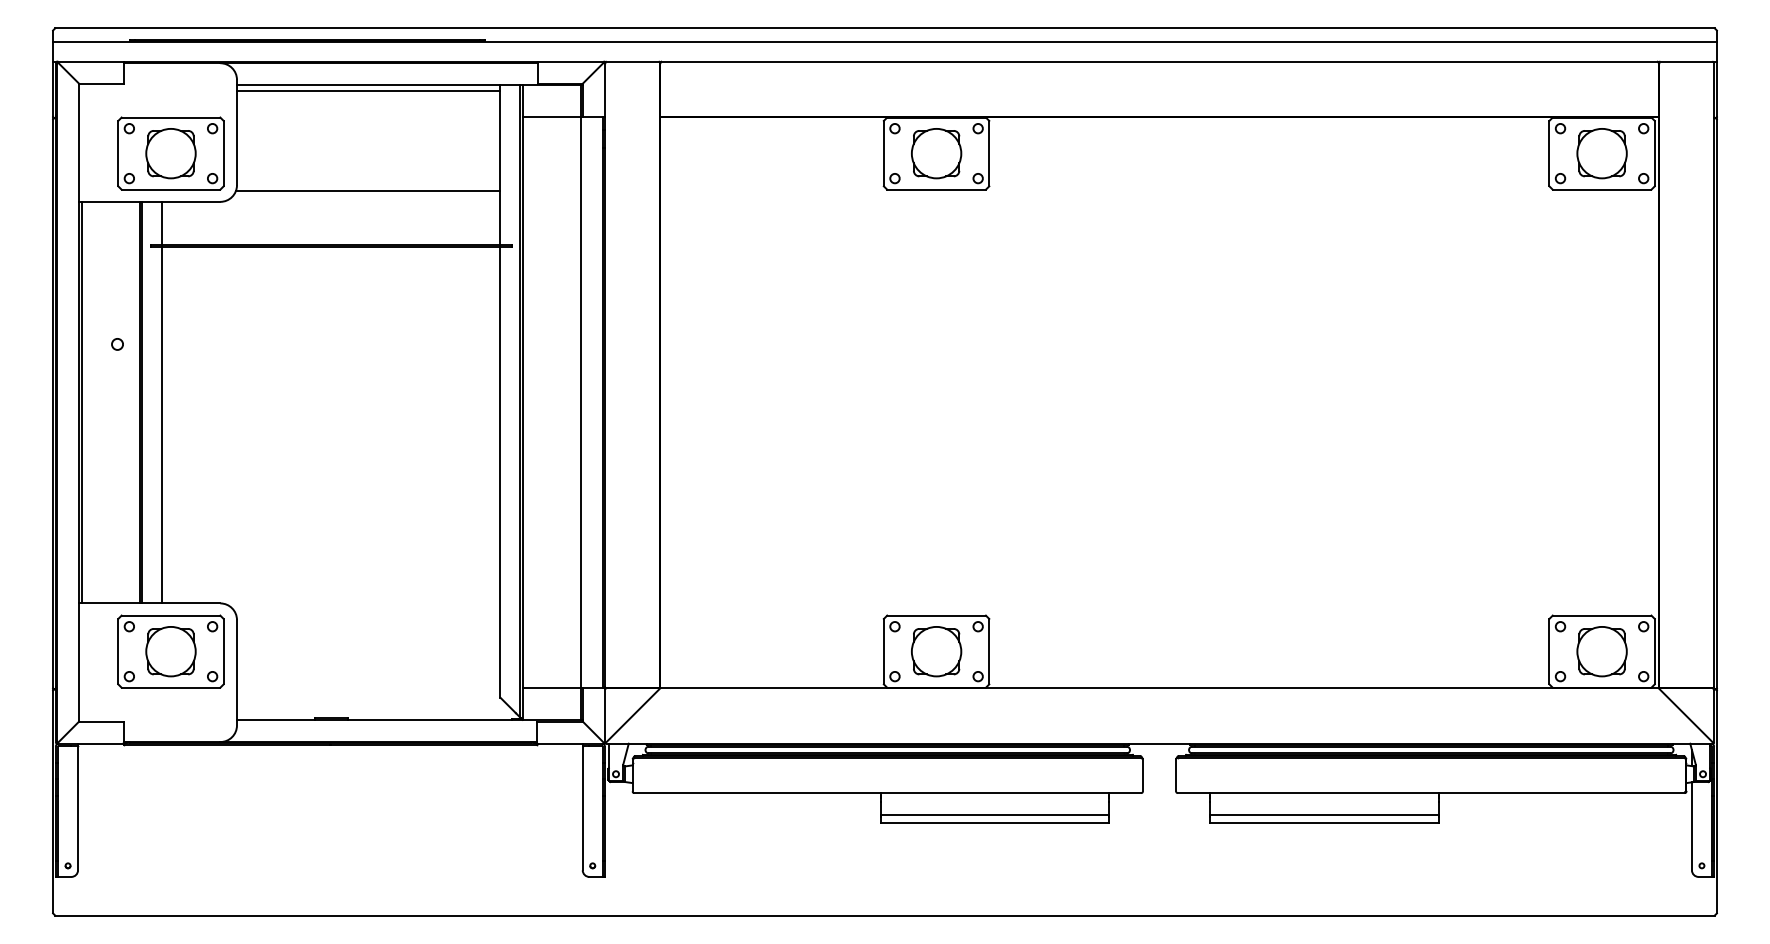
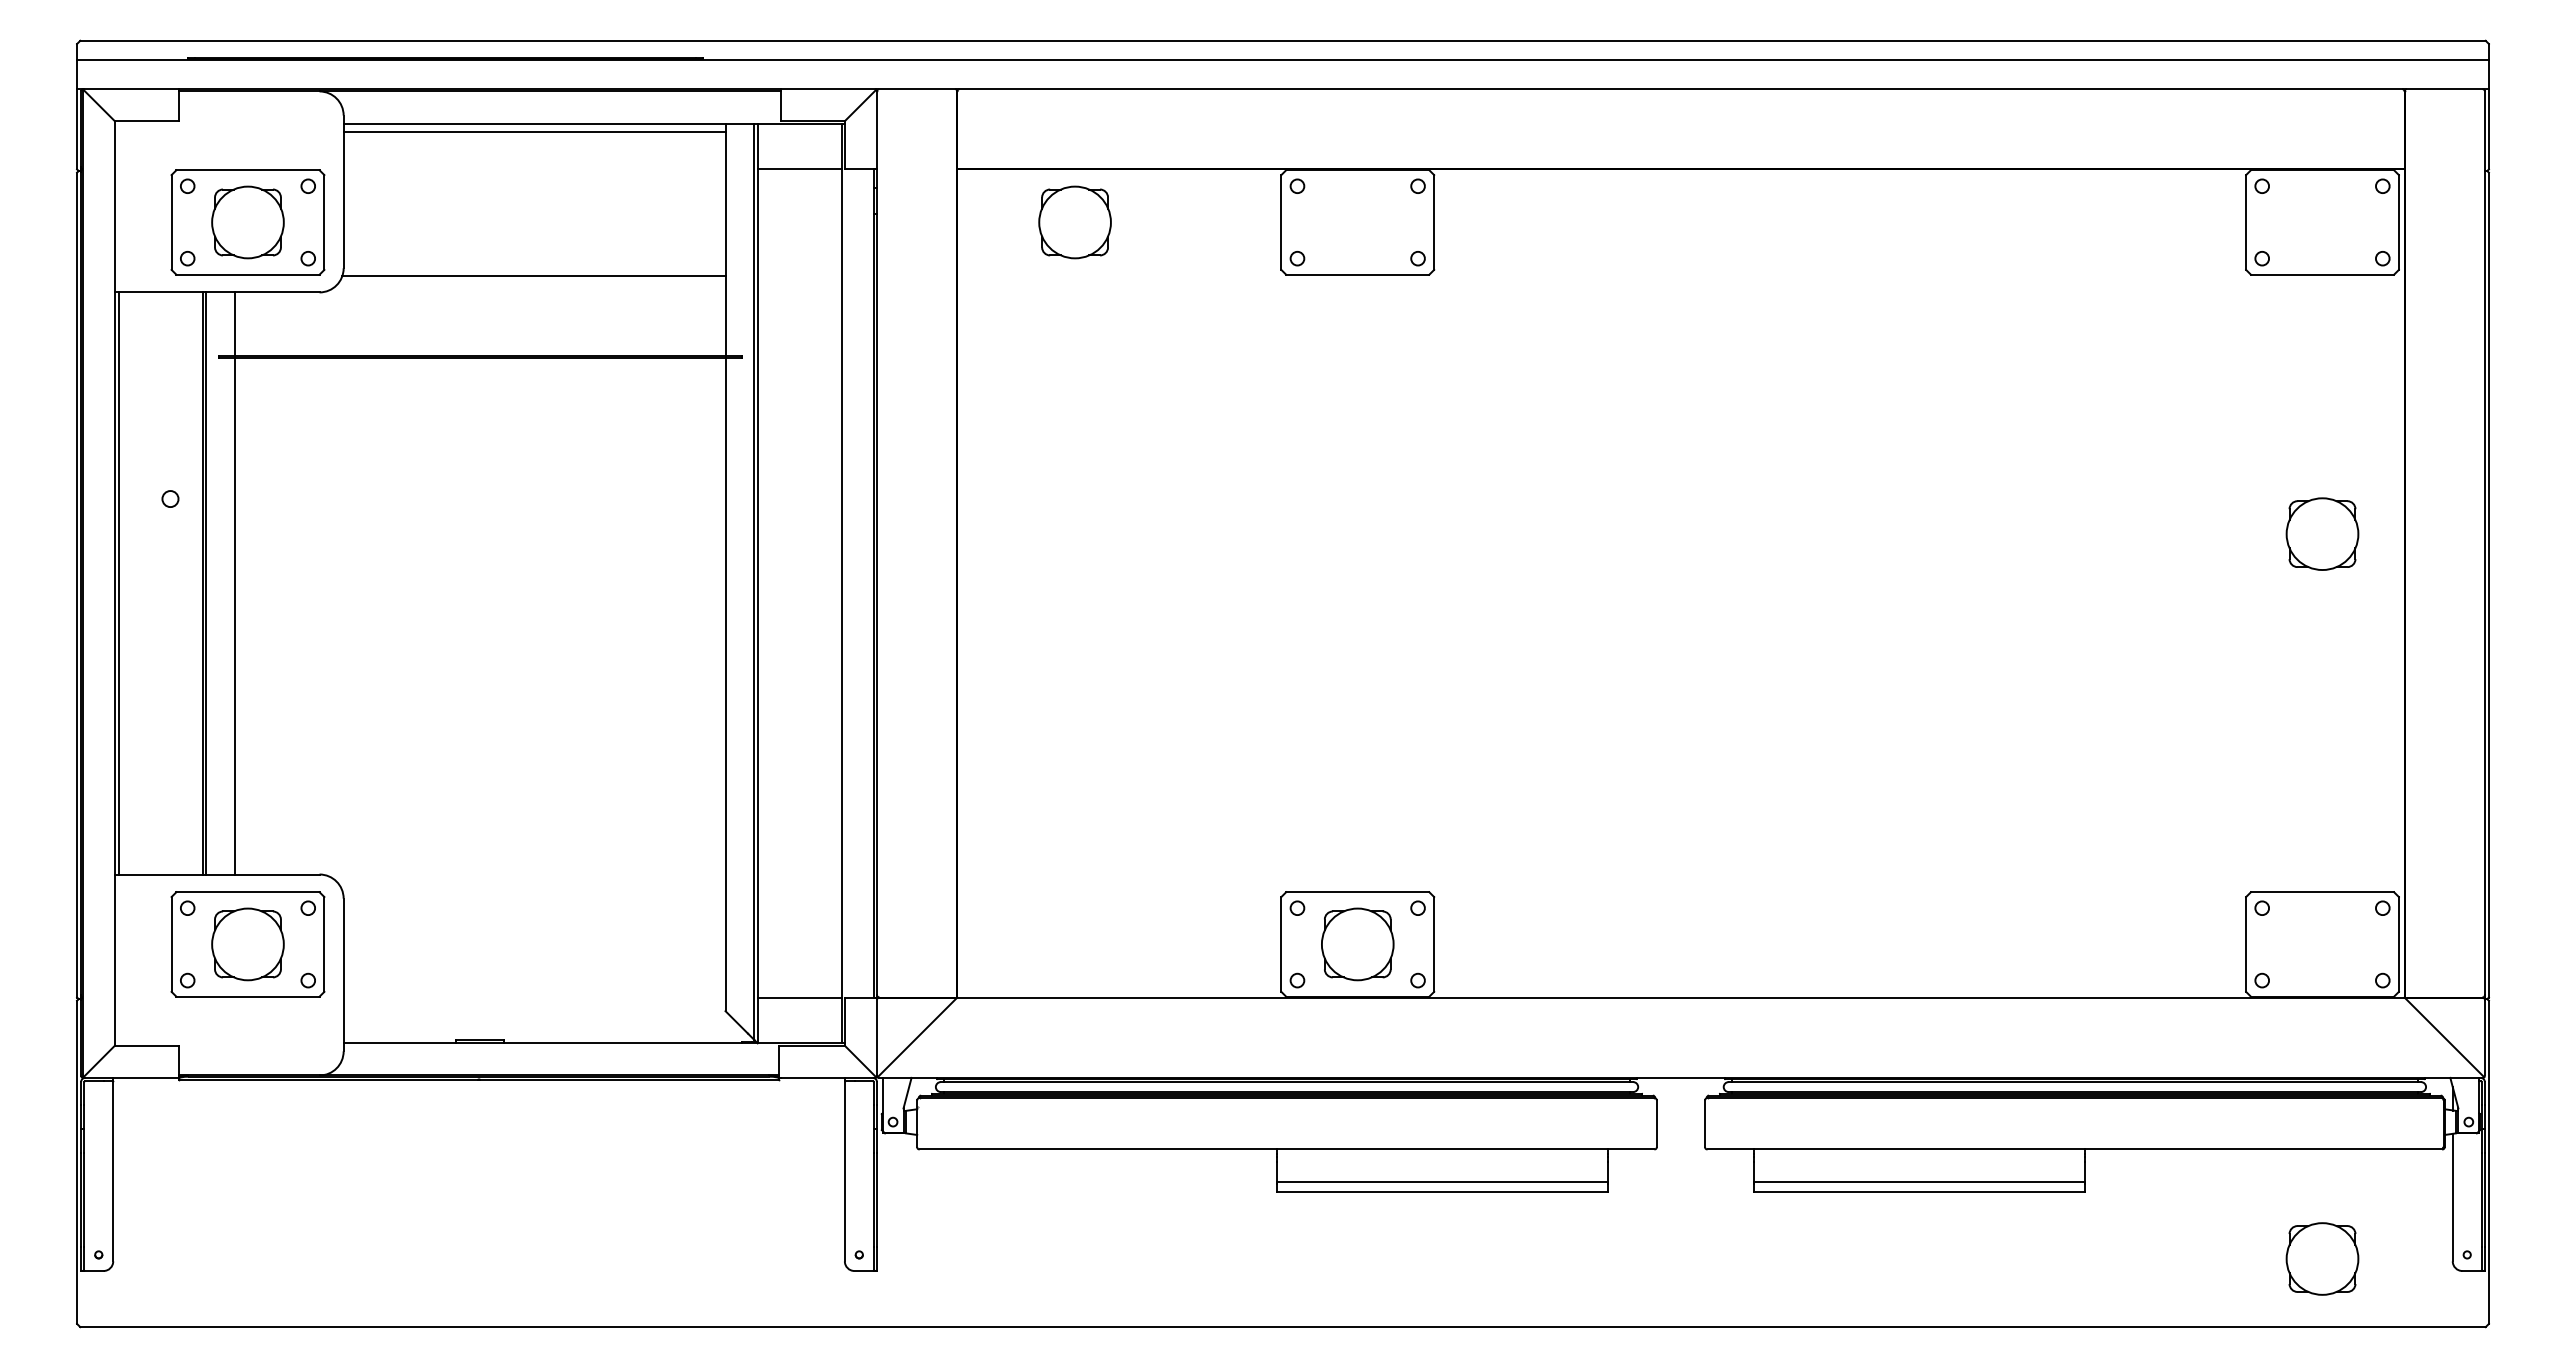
part: (936, 153) -> (1074, 222), moved
part: (1601, 153) -> (2321, 533), moved
part: (1601, 651) -> (2321, 1258), moved

